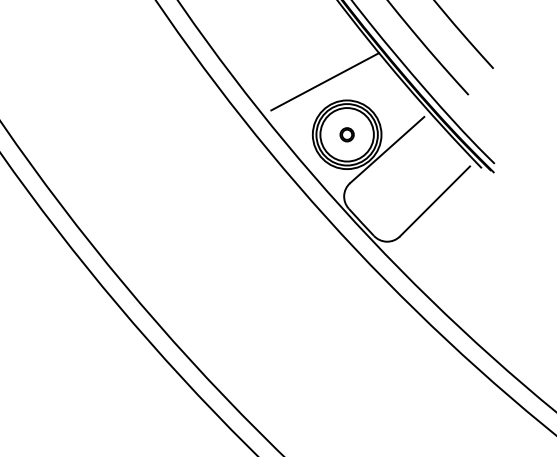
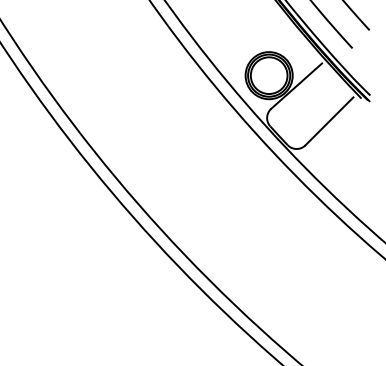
line: (325, 80) -> (254, 38), removed
part: (346, 134) -> (268, 75), removed

